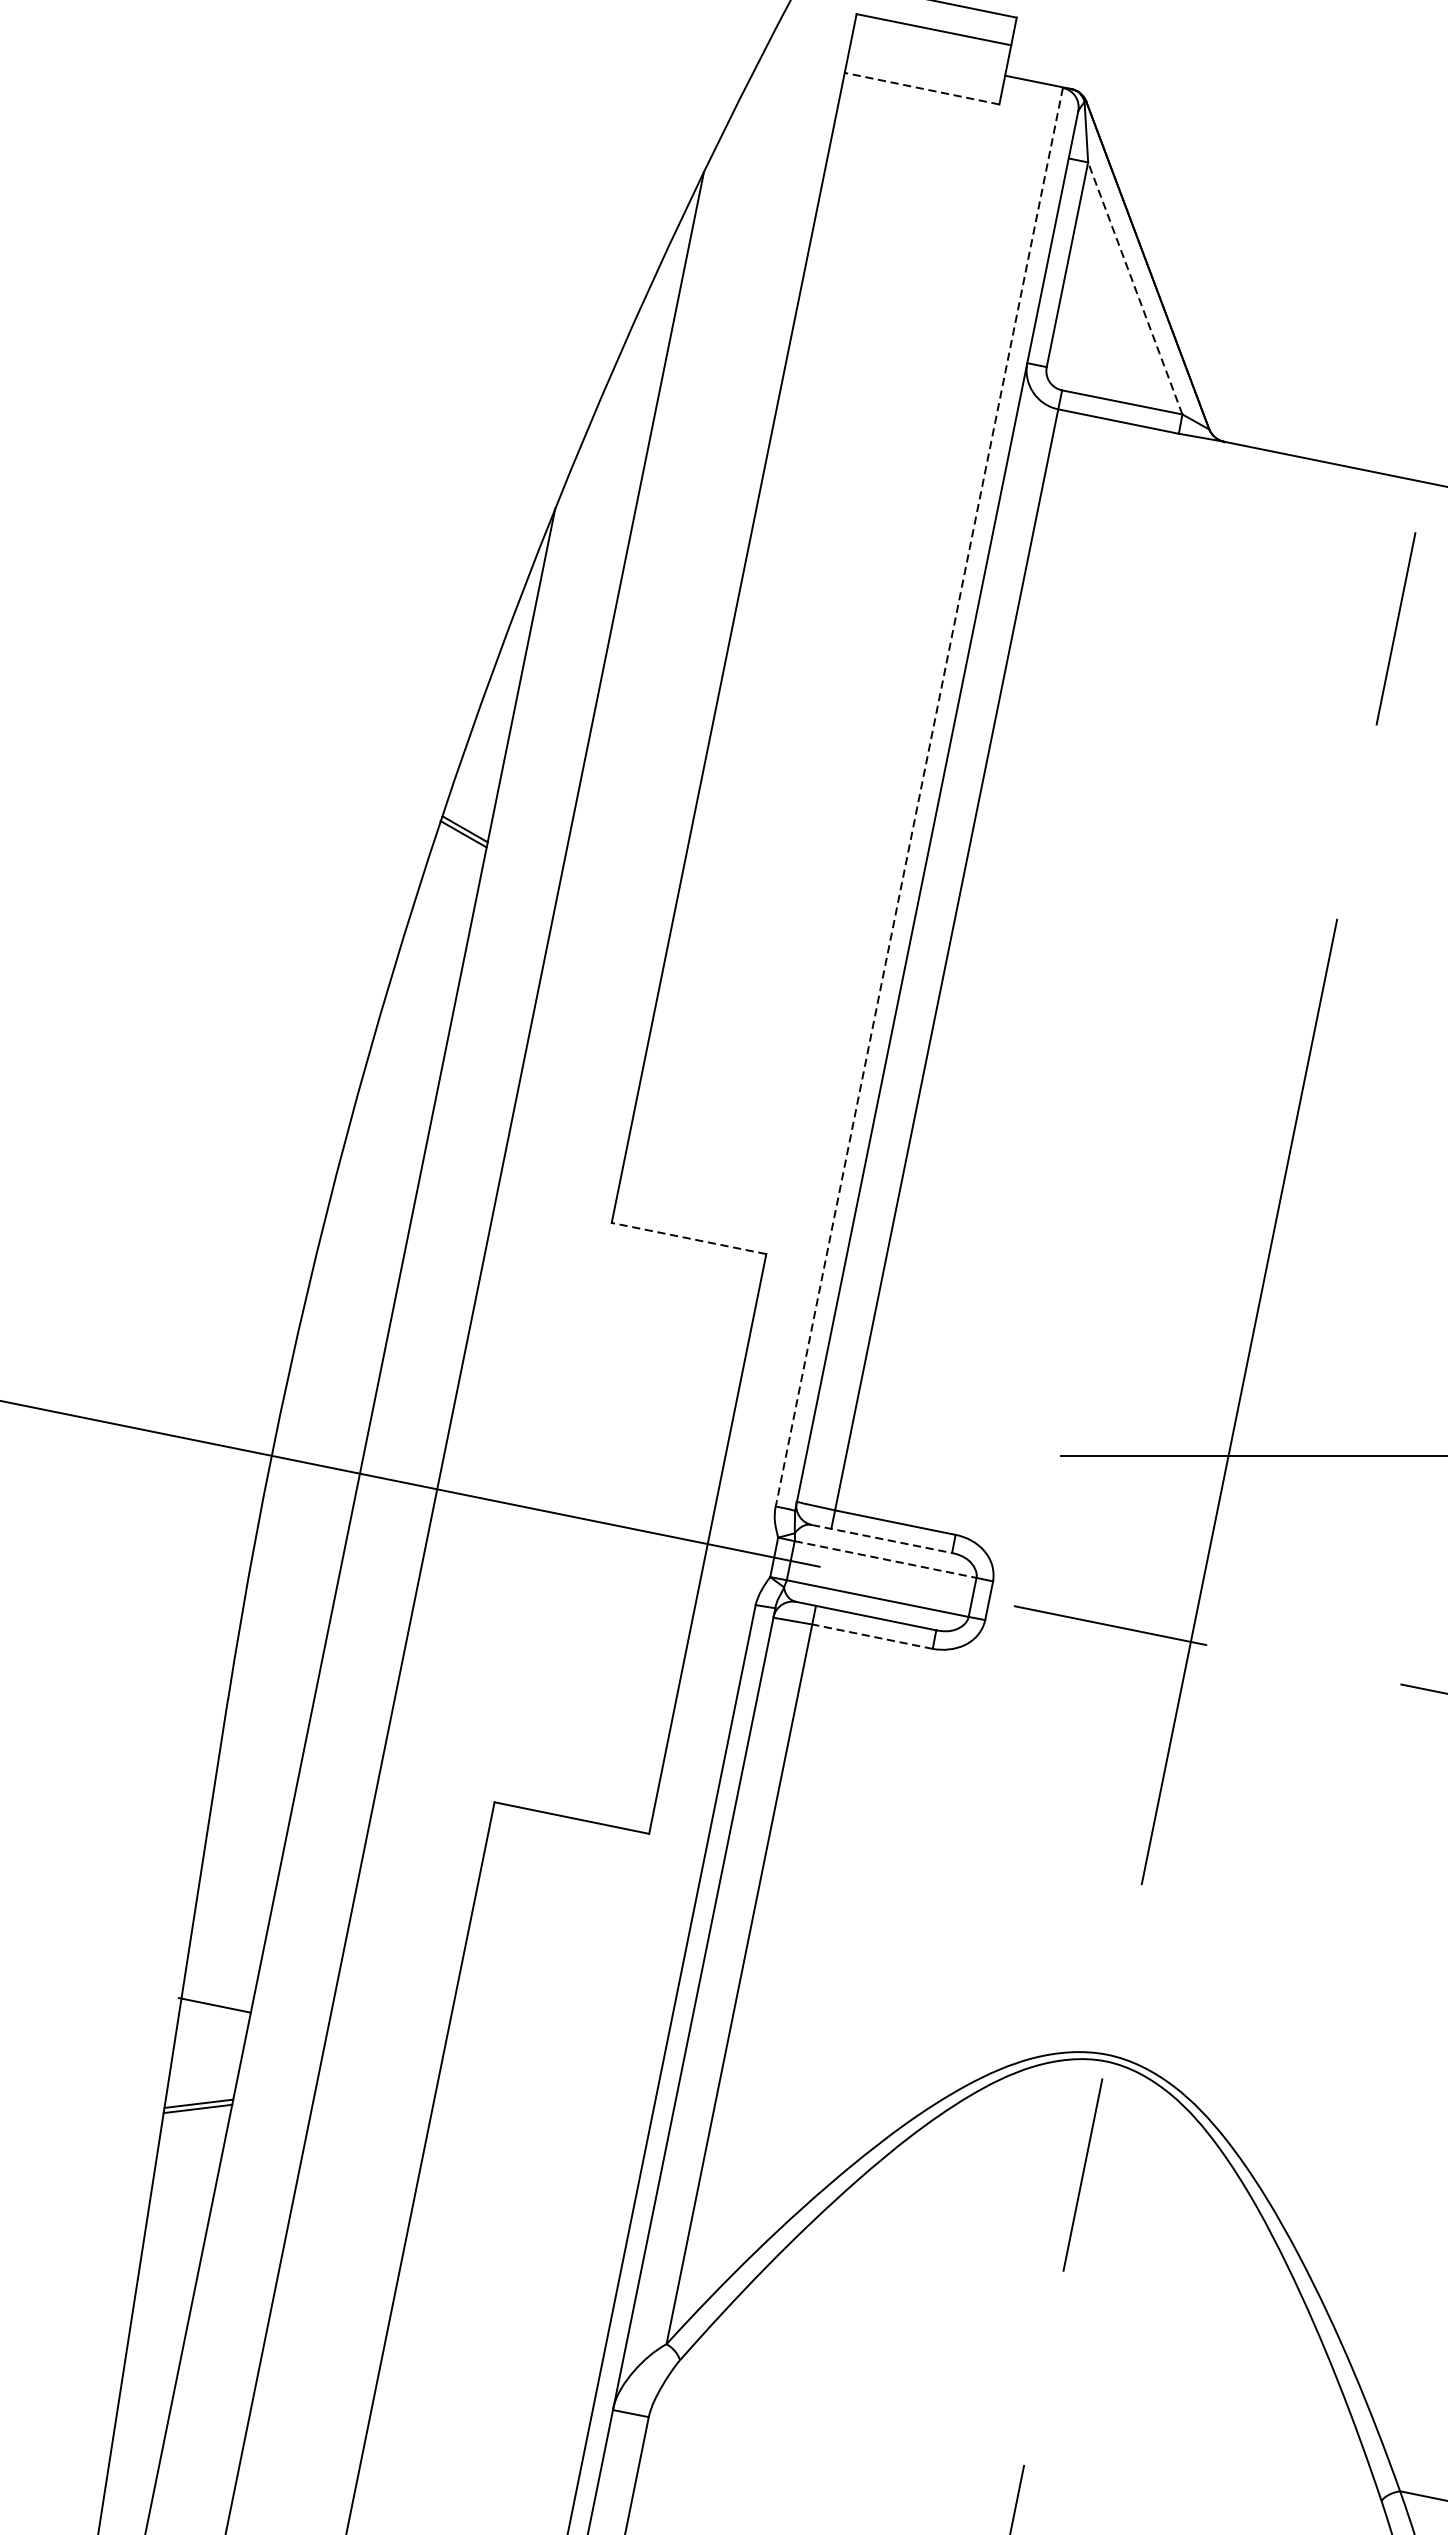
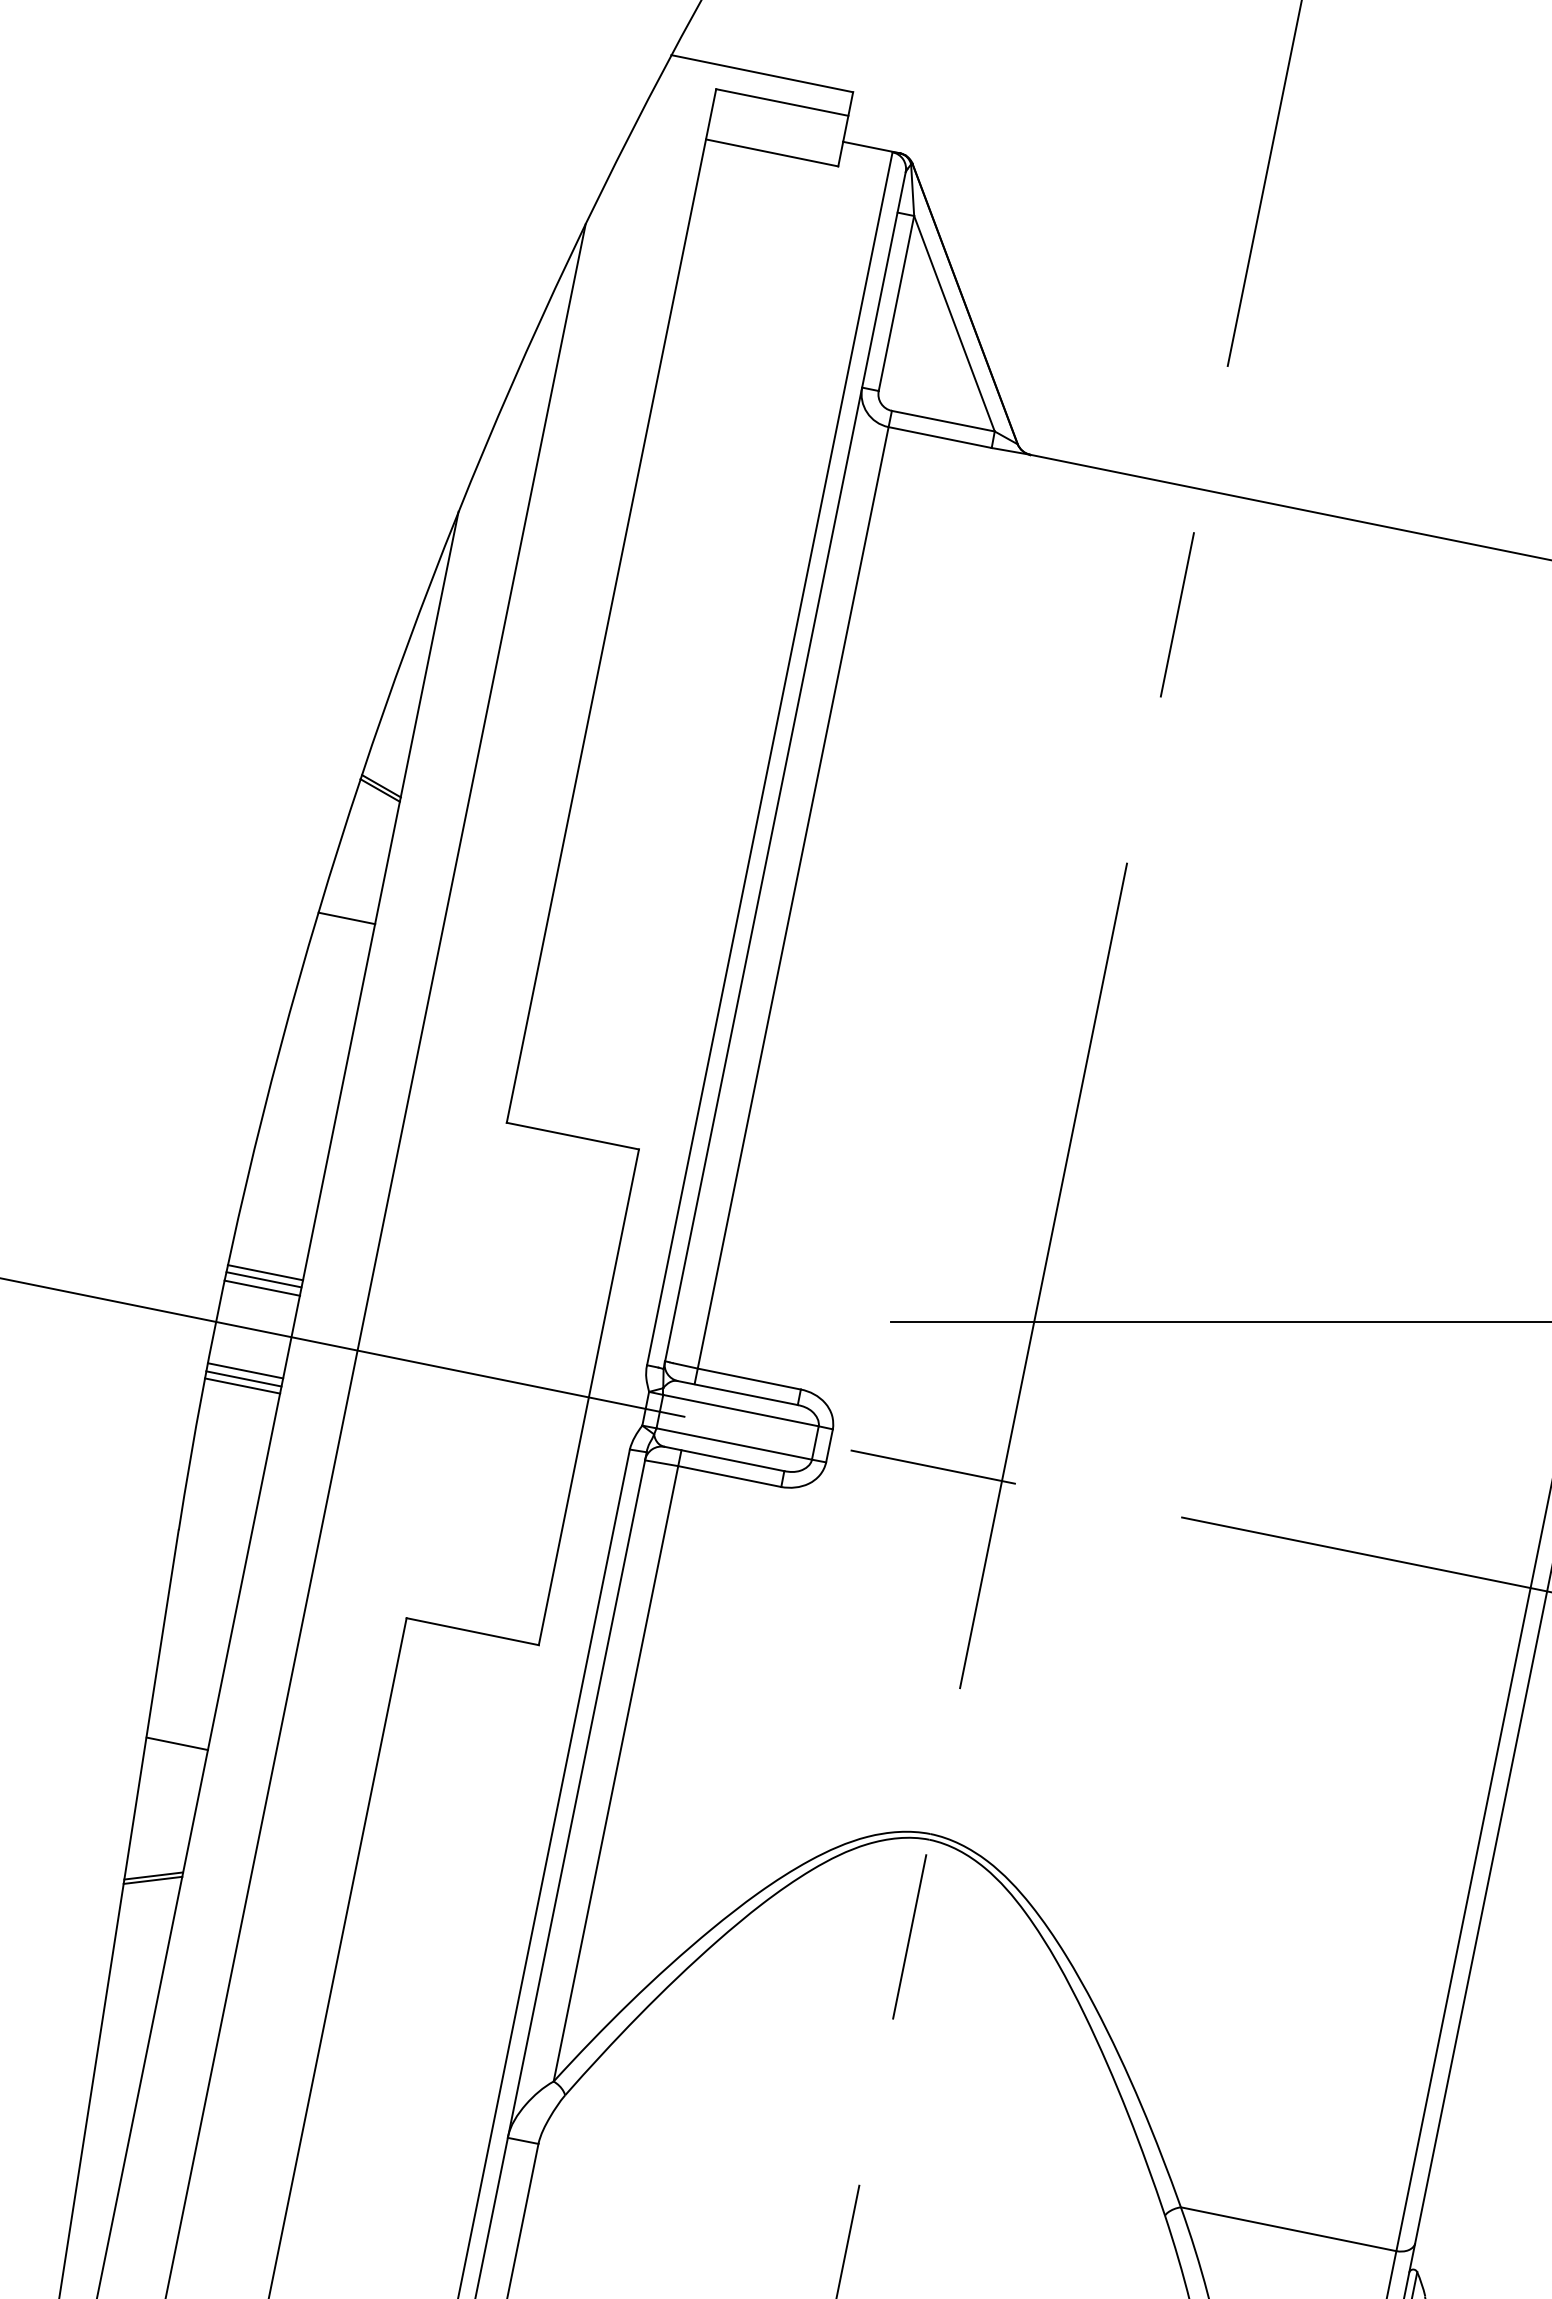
line: (921, 88) -> (771, 152), dashed -> solid
line: (1135, 288) -> (954, 323), dashed -> solid
line: (918, 796) -> (769, 758), dashed -> solid
line: (424, 984) -> (346, 918), added
line: (688, 1238) -> (572, 1136), dashed -> solid
line: (329, 1398) -> (265, 1272), added
line: (327, 1406) -> (263, 1279), added
line: (326, 1415) -> (262, 1287), added
line: (306, 1512) -> (245, 1370), added
line: (303, 1521) -> (243, 1378), added
line: (302, 1530) -> (242, 1385), added
line: (882, 1539) -> (738, 1393), dashed -> solid
line: (886, 1559) -> (741, 1410), dashed -> solid
line: (872, 1636) -> (729, 1476), dashed -> solid
line: (214, 2004) -> (177, 1743), moved

